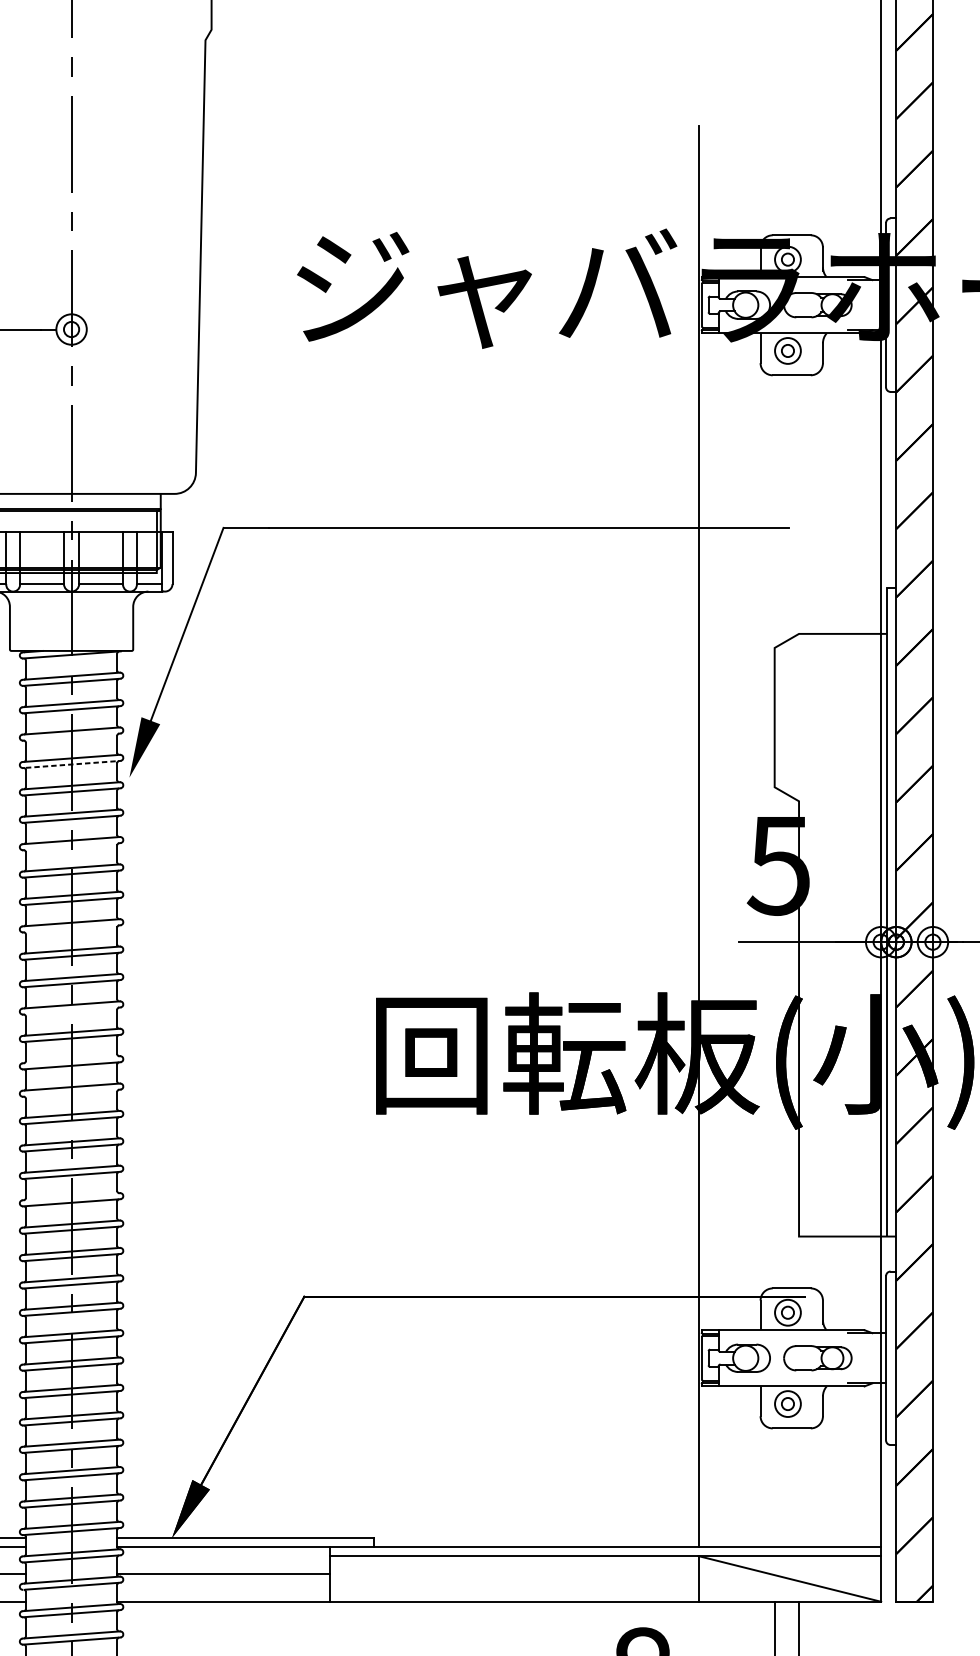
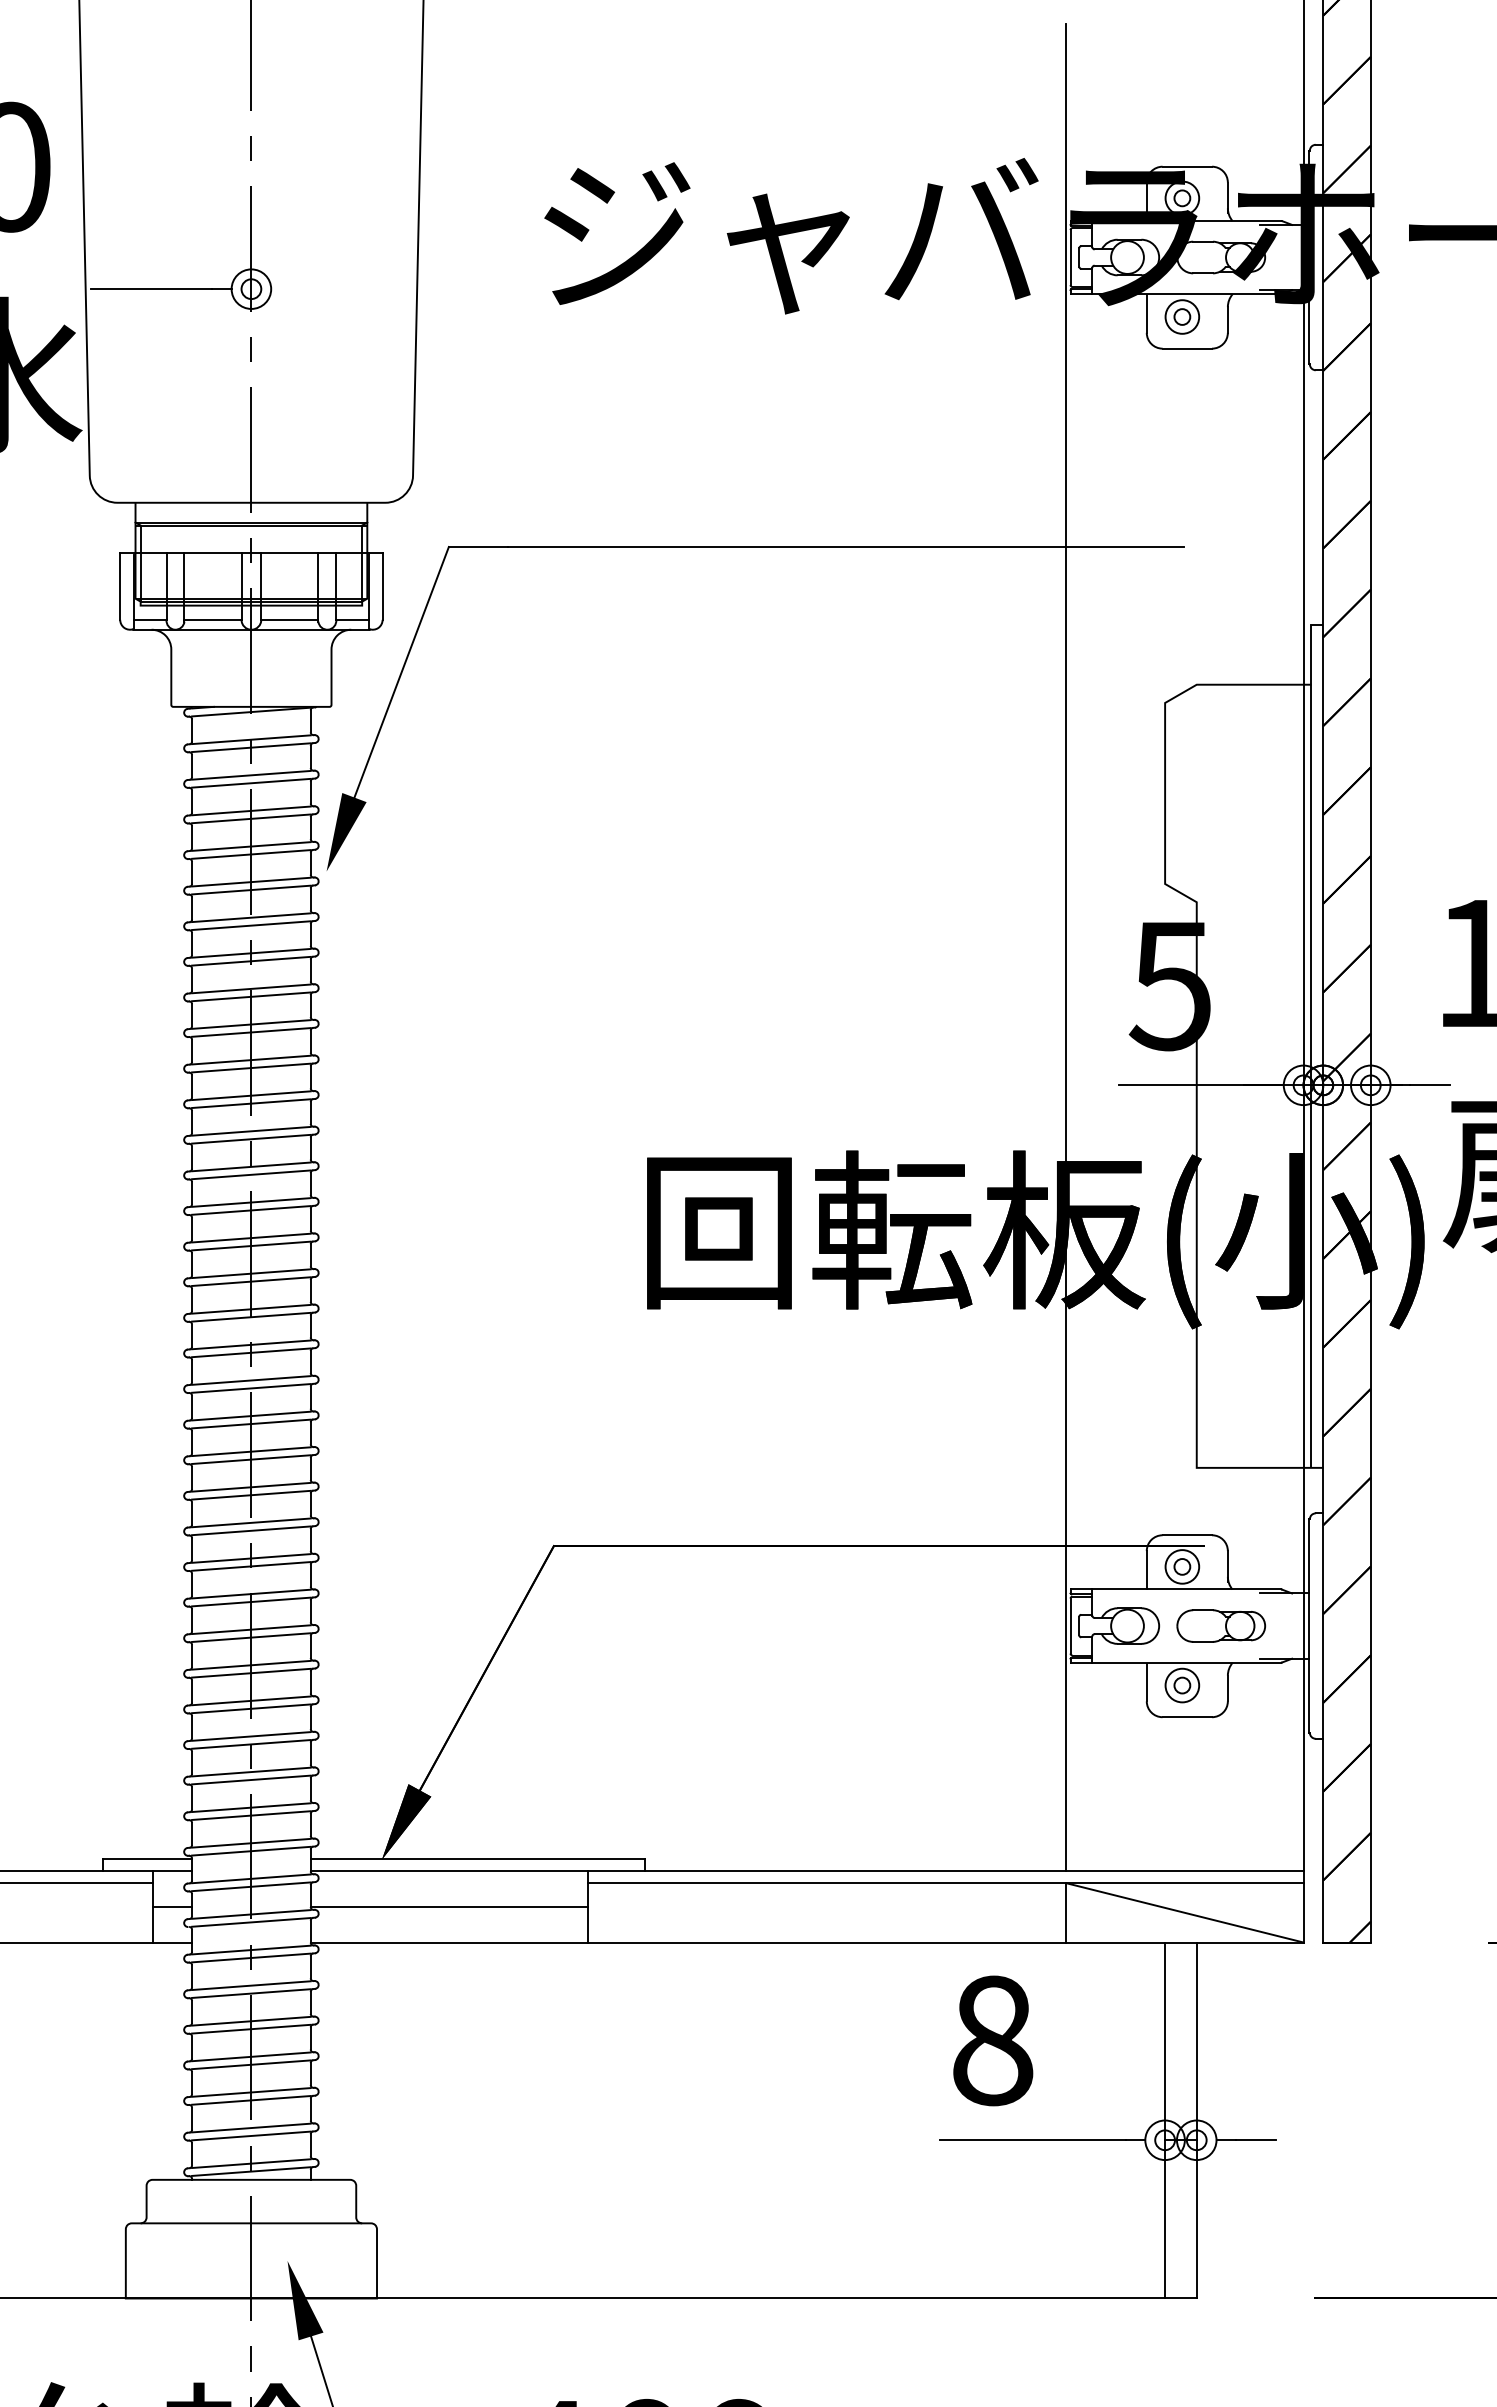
line: (71, 736) -> (251, 818), added
line: (71, 764) -> (251, 854), dashed -> solid
line: (71, 846) -> (251, 960), added
line: (71, 928) -> (251, 1067), added
line: (71, 1010) -> (251, 1174), added
line: (71, 1059) -> (251, 1237), added
line: (71, 1093) -> (251, 1281), added
line: (71, 1196) -> (251, 1415), added

